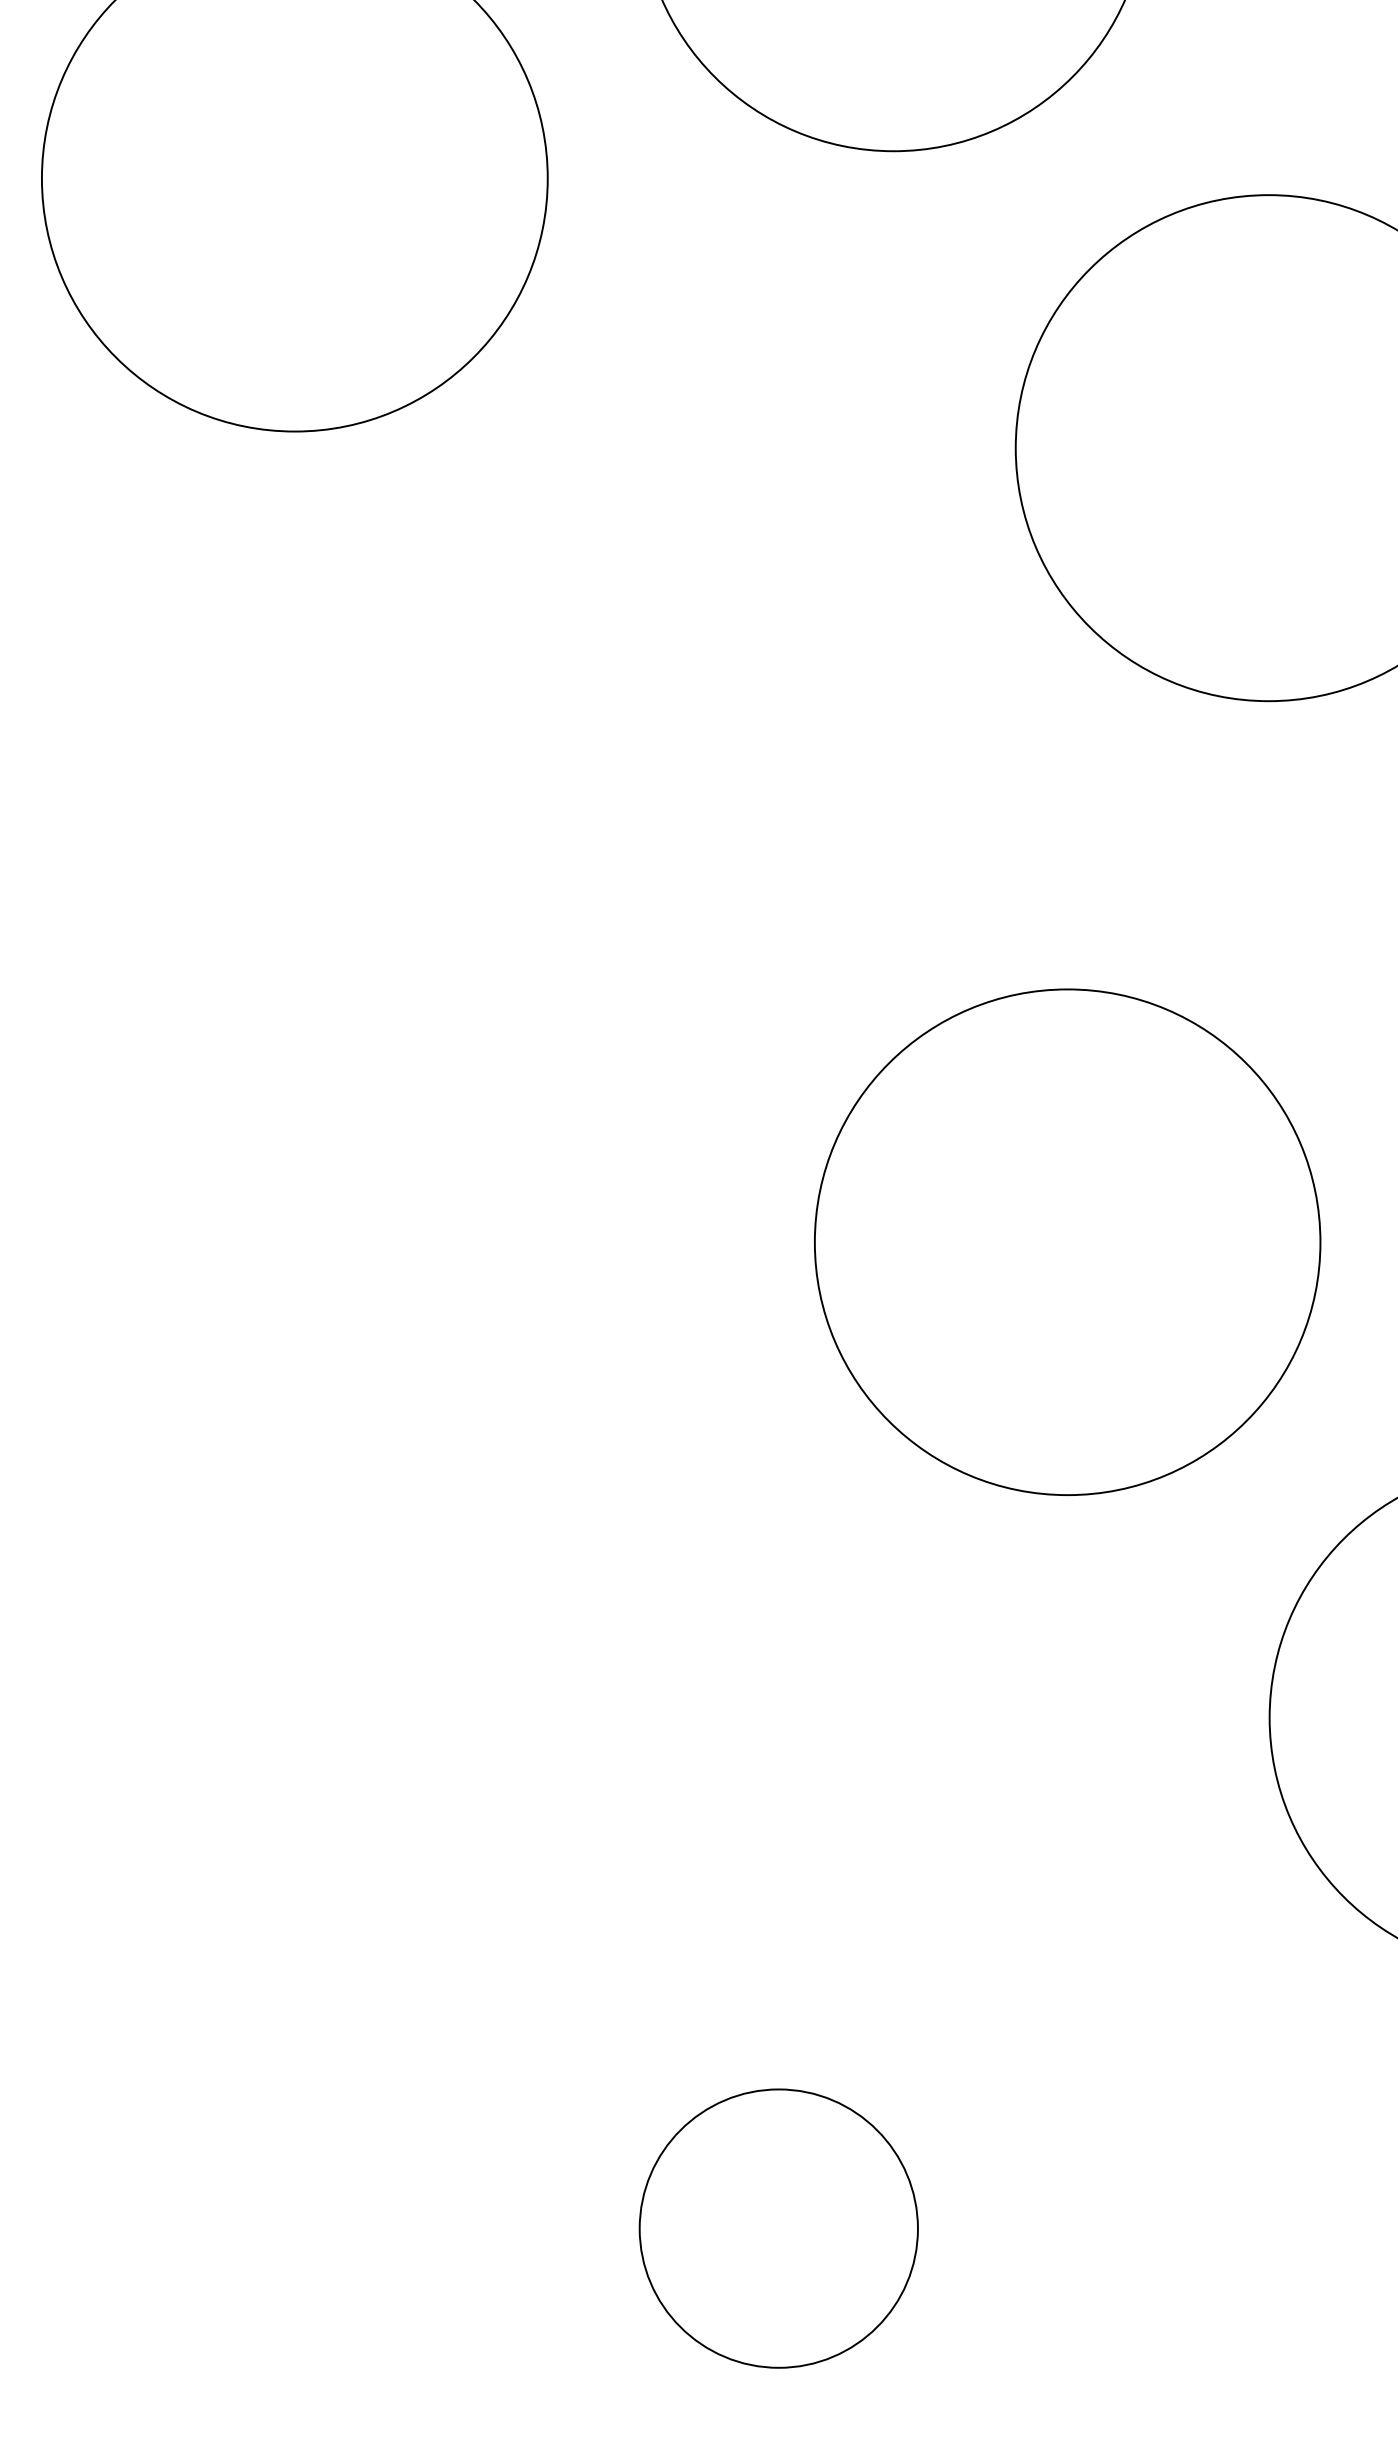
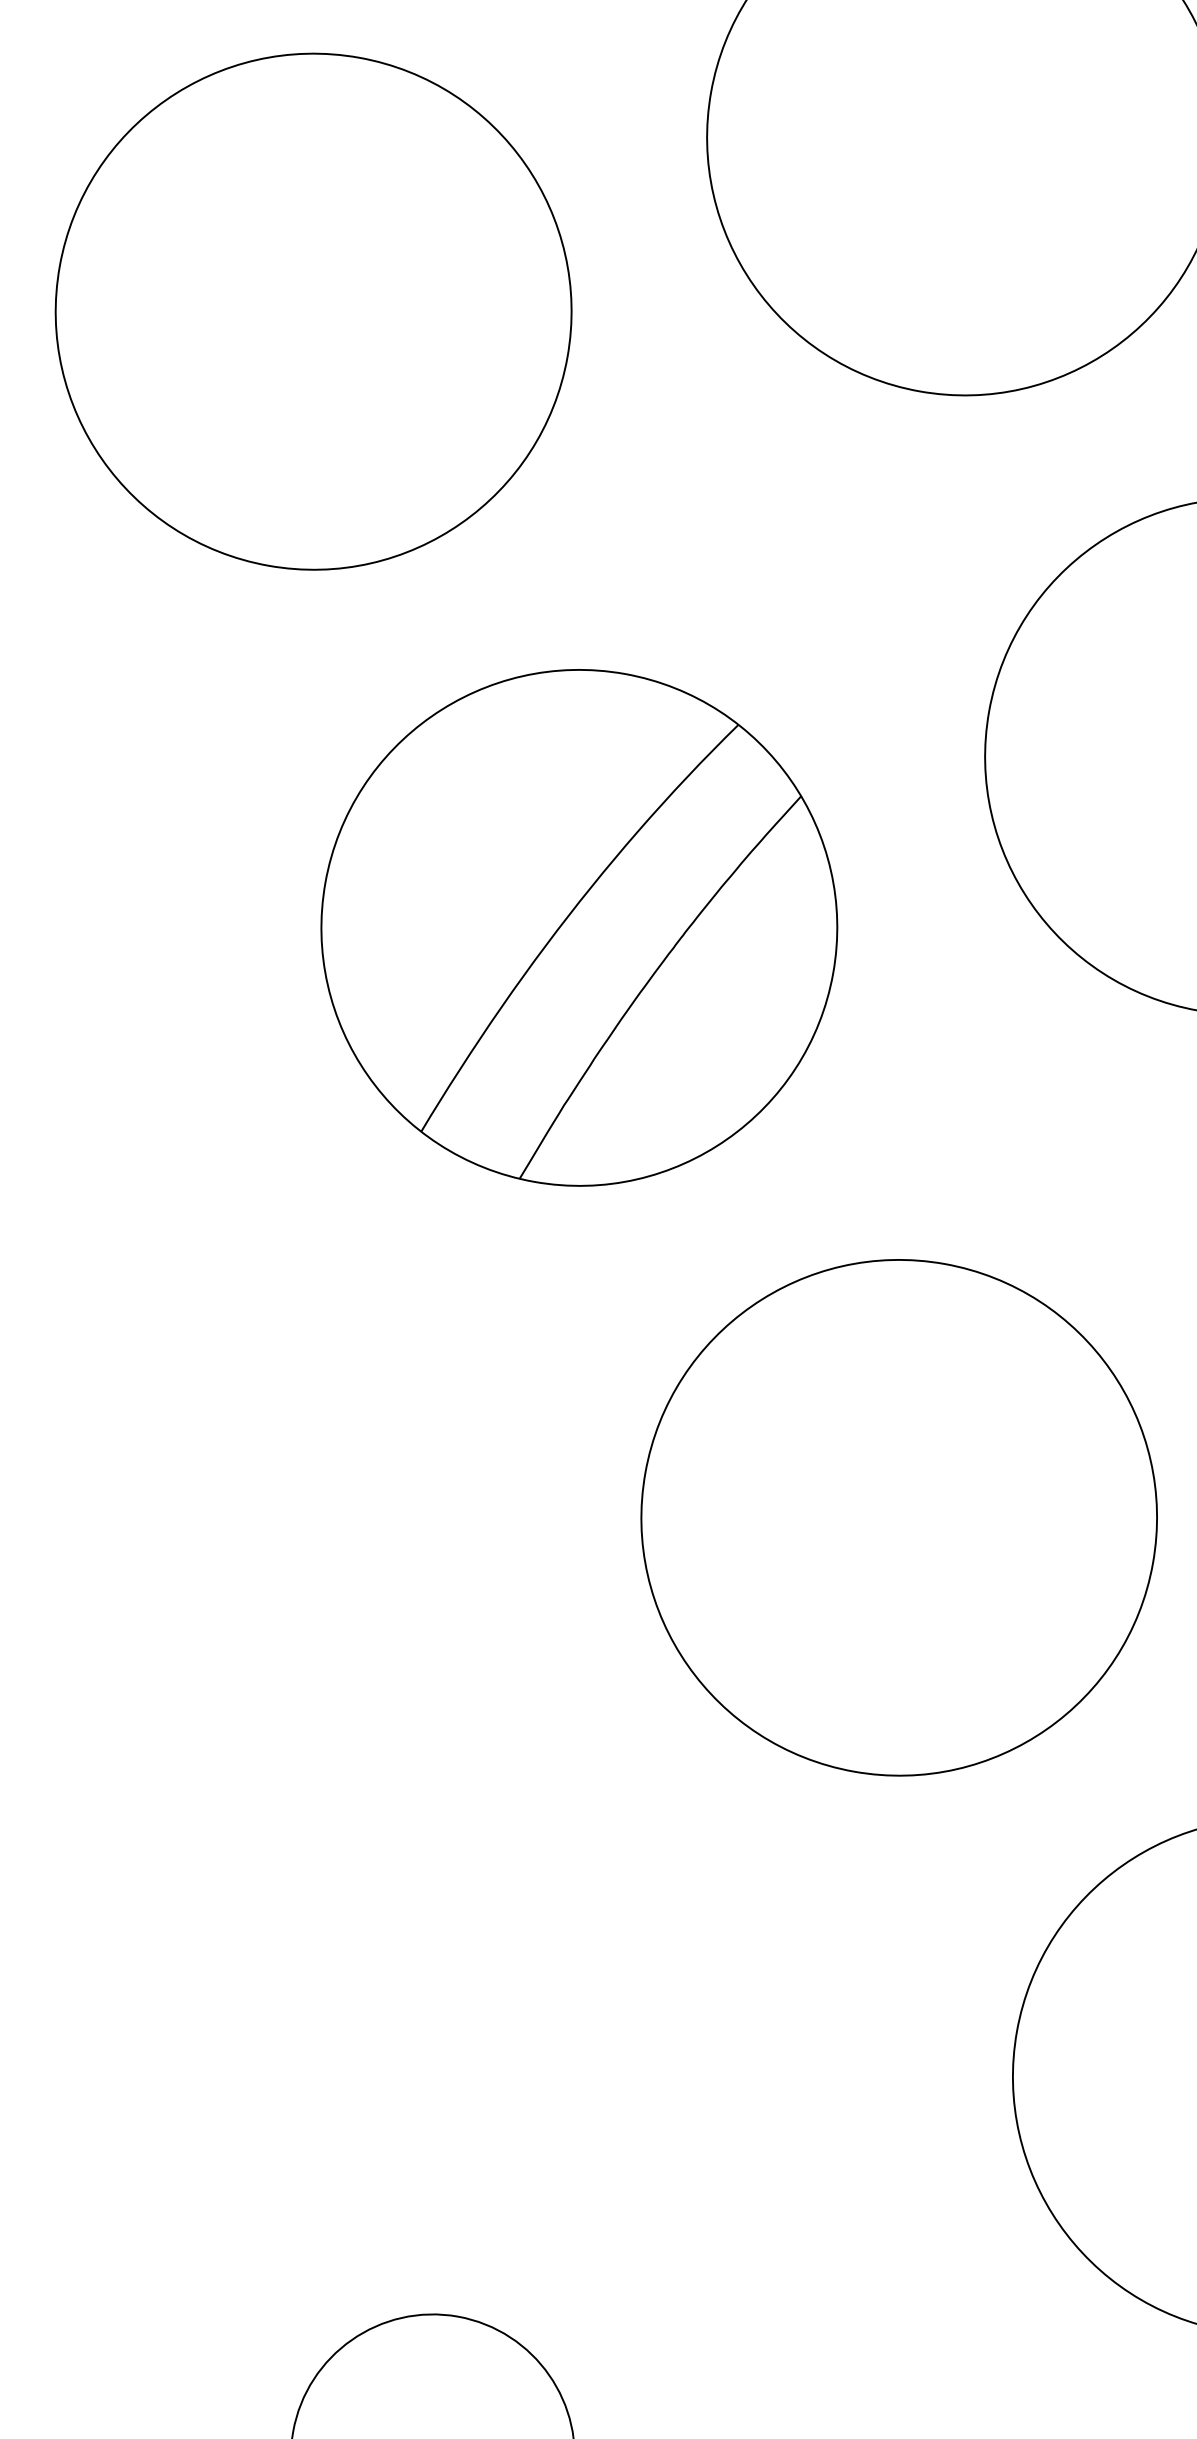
part: (657, 727) -> (579, 927), added

